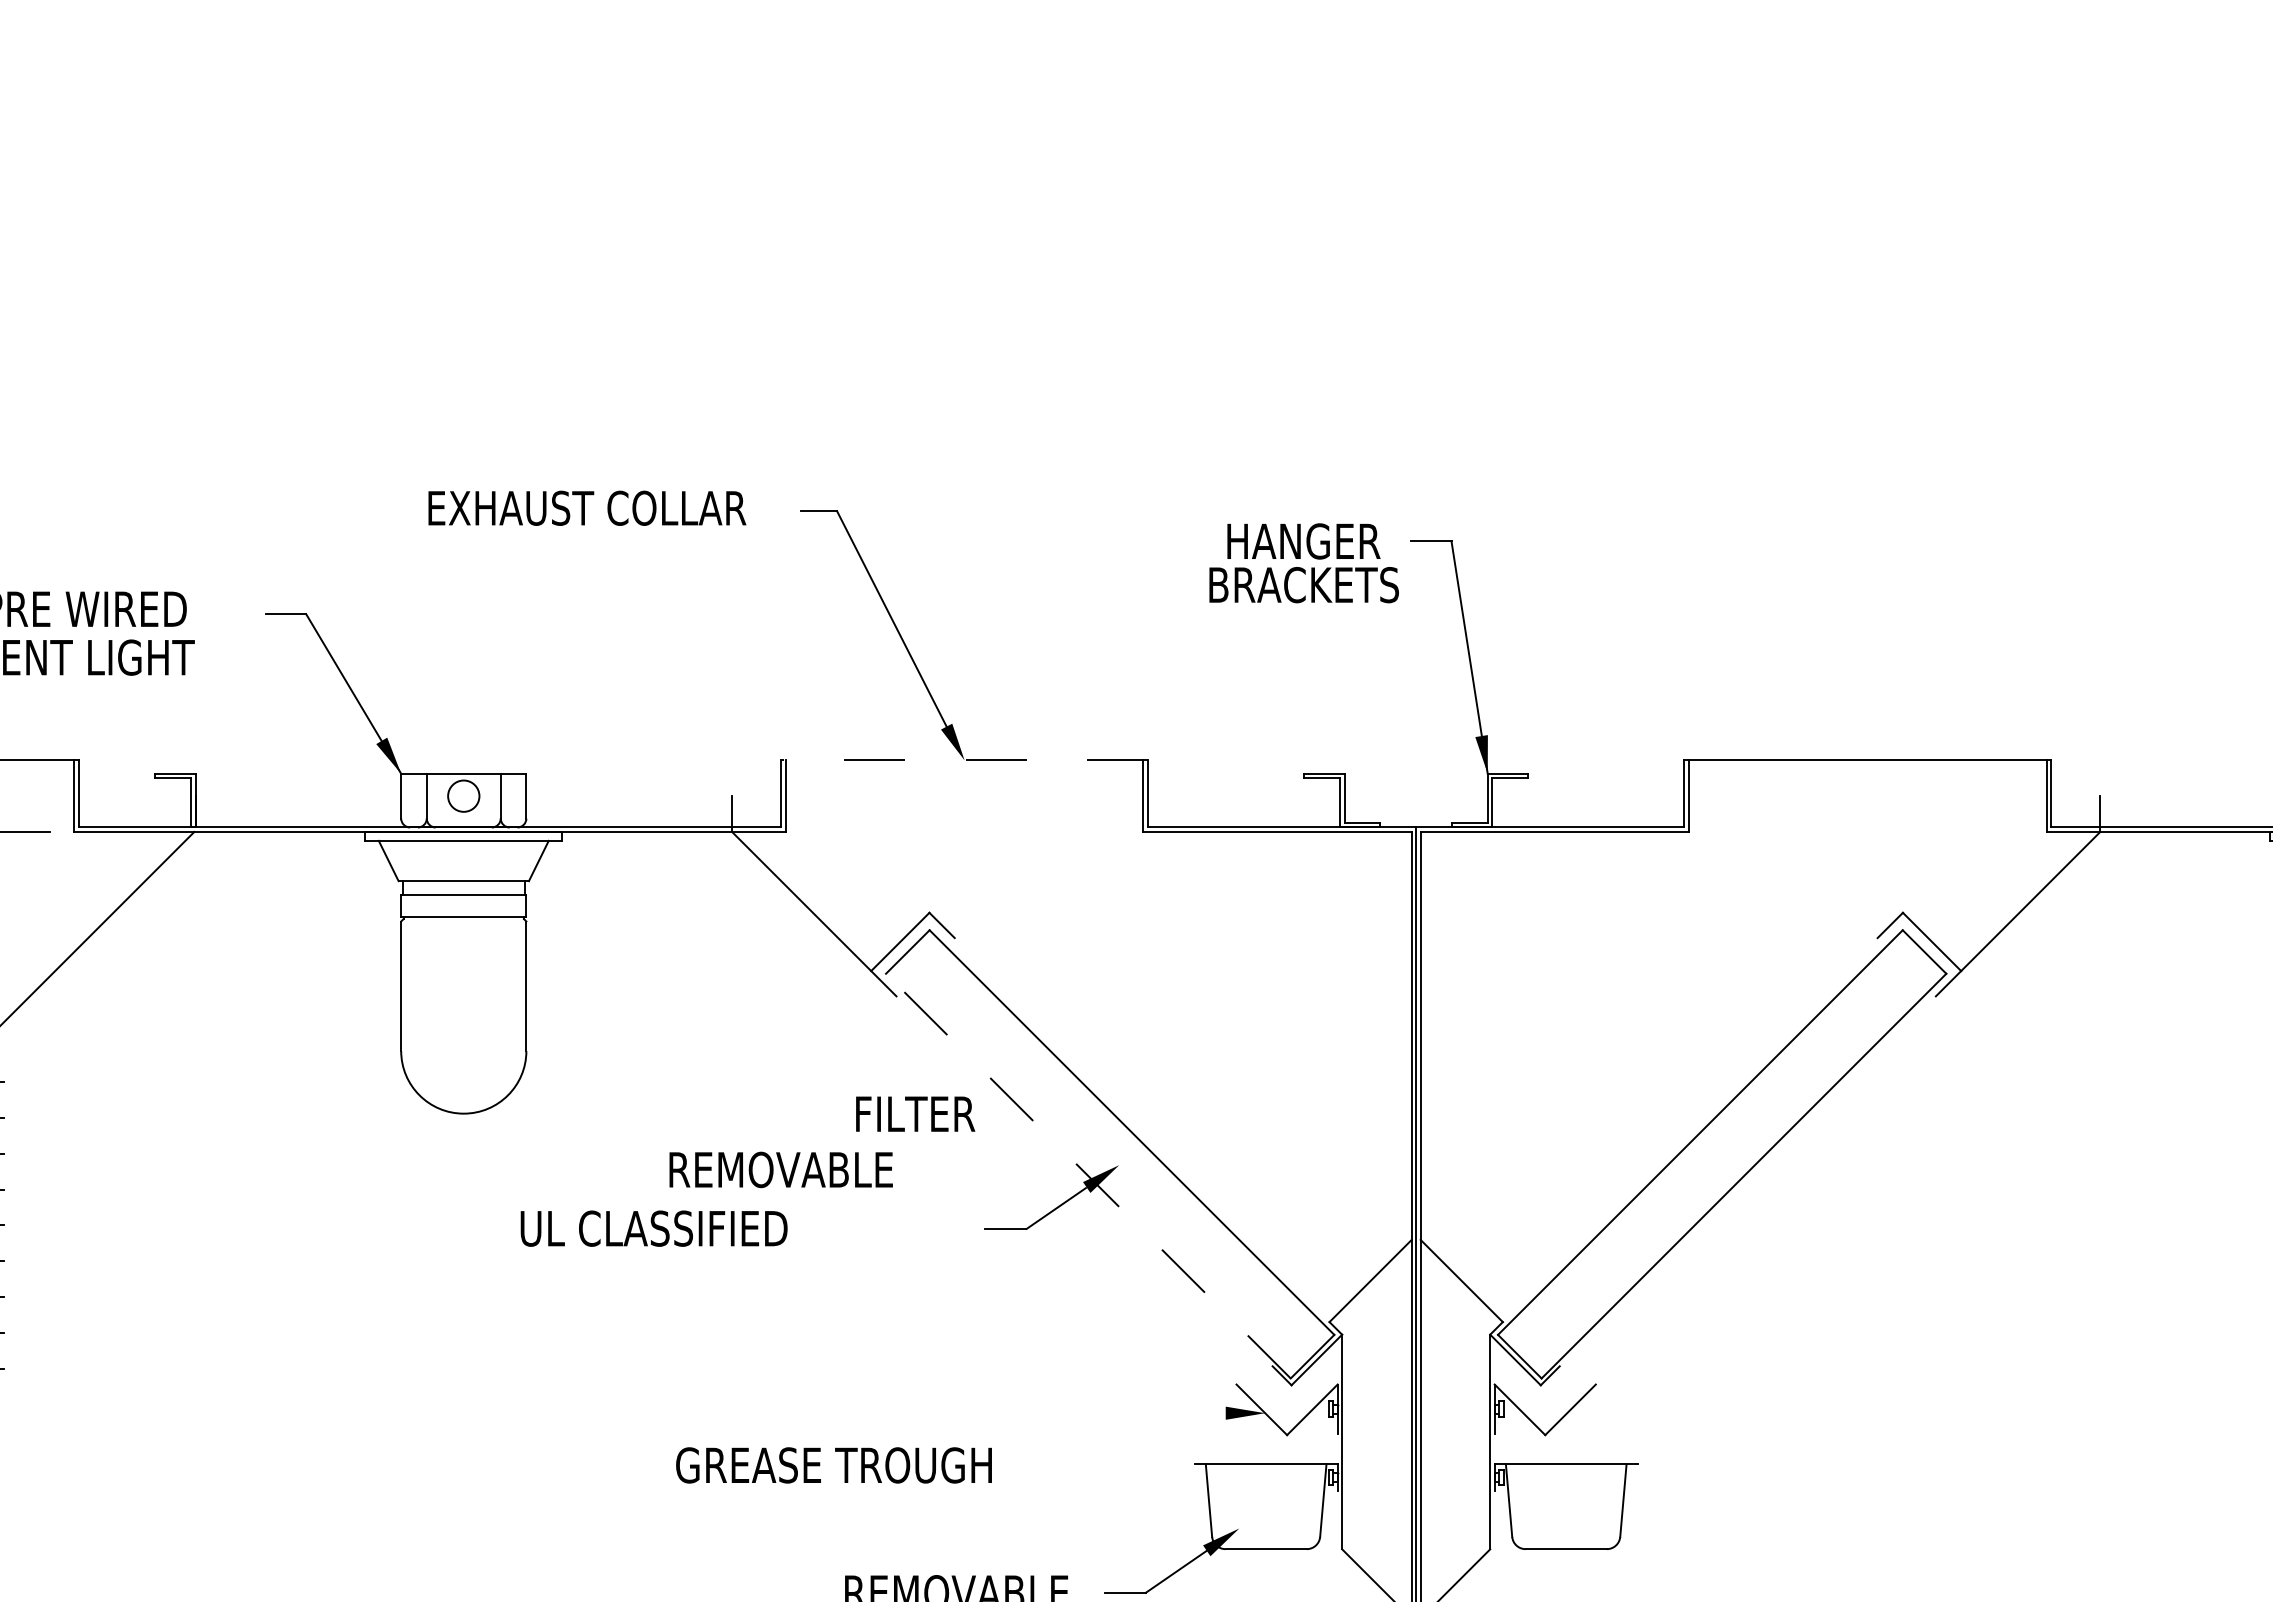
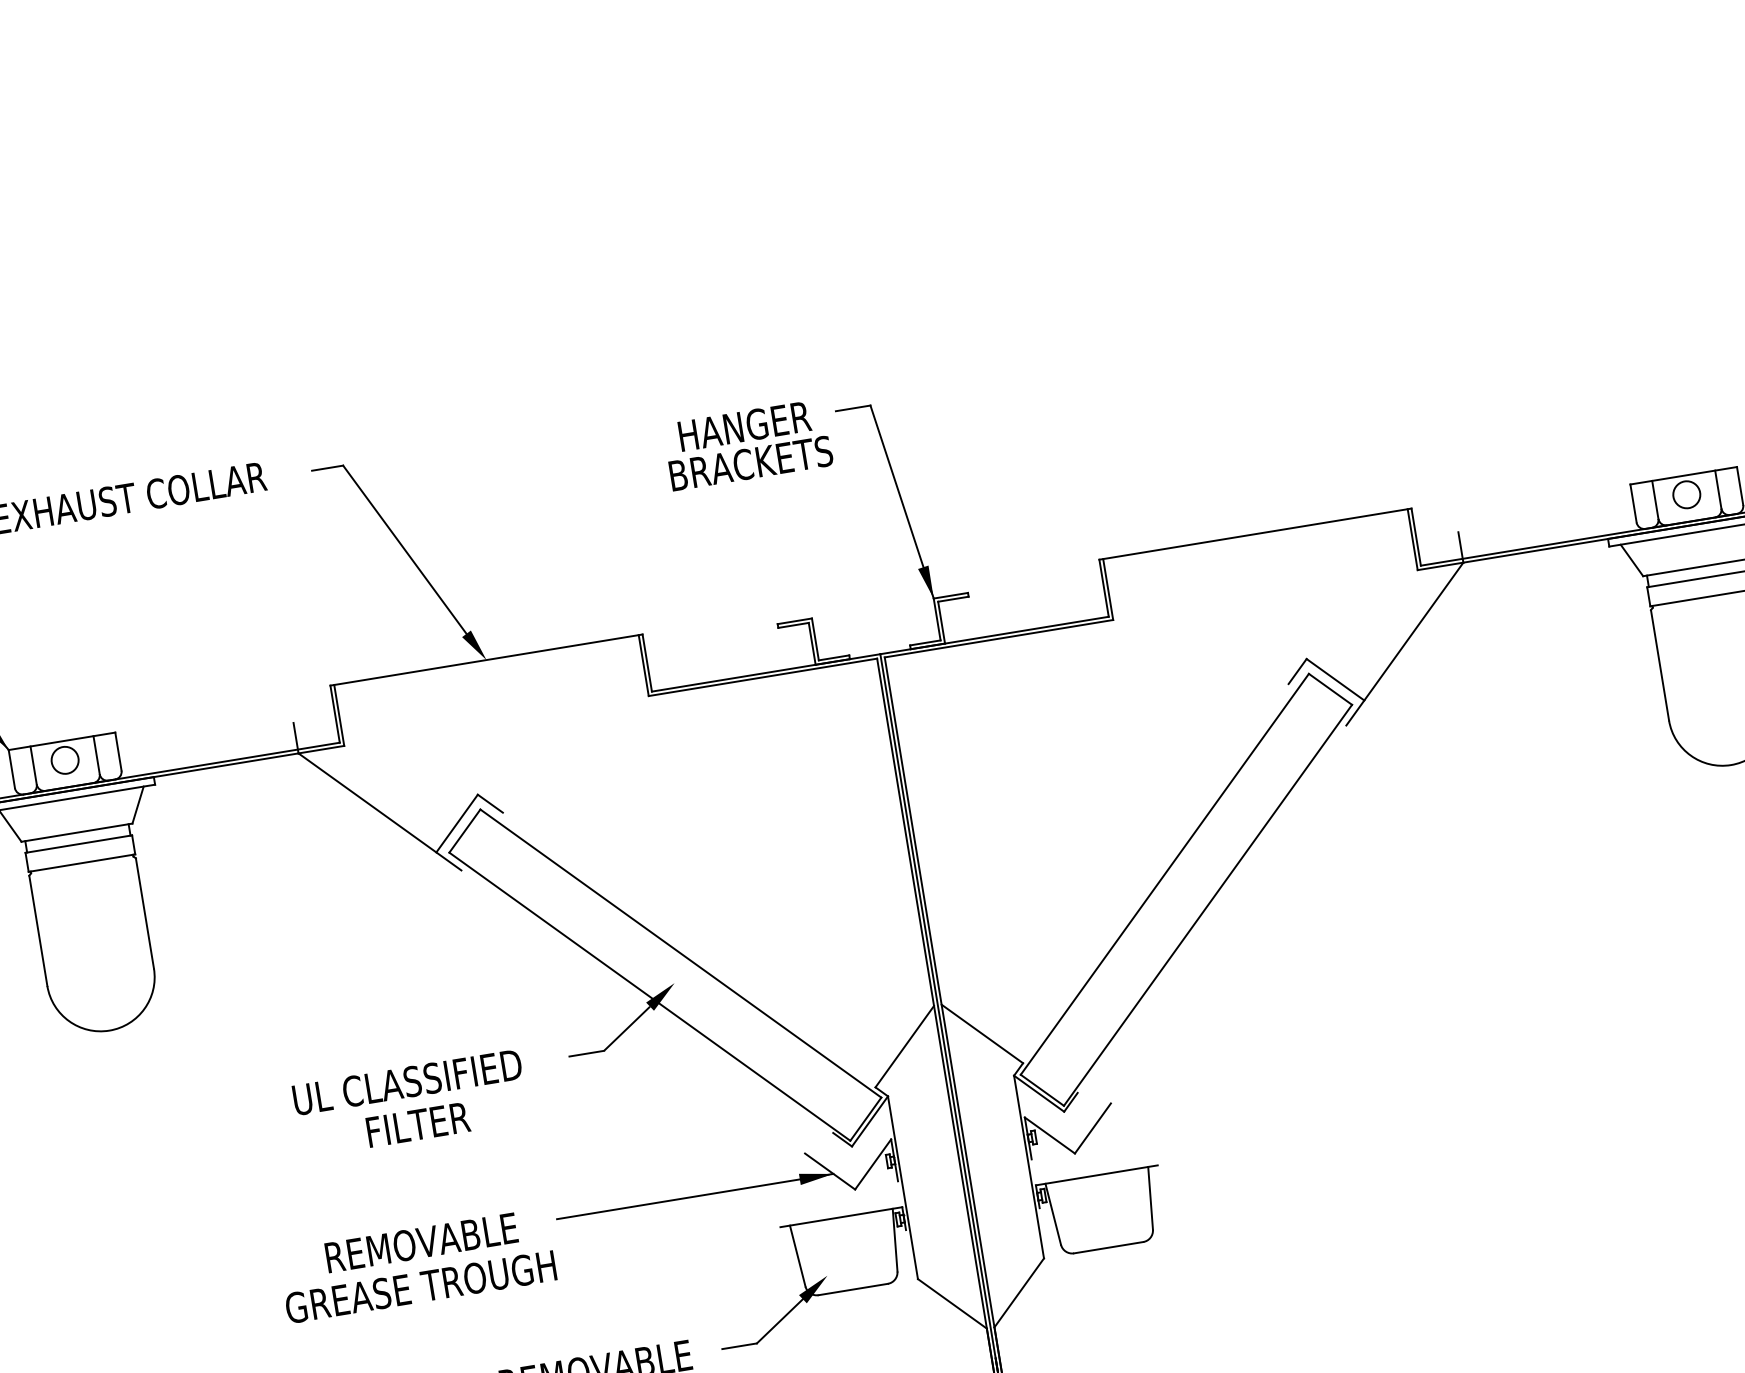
line: (964, 760) -> (486, 660), dashed -> solid
text: (915, 1113) -> (418, 1124), moved
text: (780, 1169) -> (420, 1242), moved
line: (1088, 1175) -> (649, 996), dashed -> solid
text: (653, 1228) -> (406, 1082), moved
line: (1102, 1413) -> (694, 1196), added
text: (833, 1465) -> (420, 1287), moved

